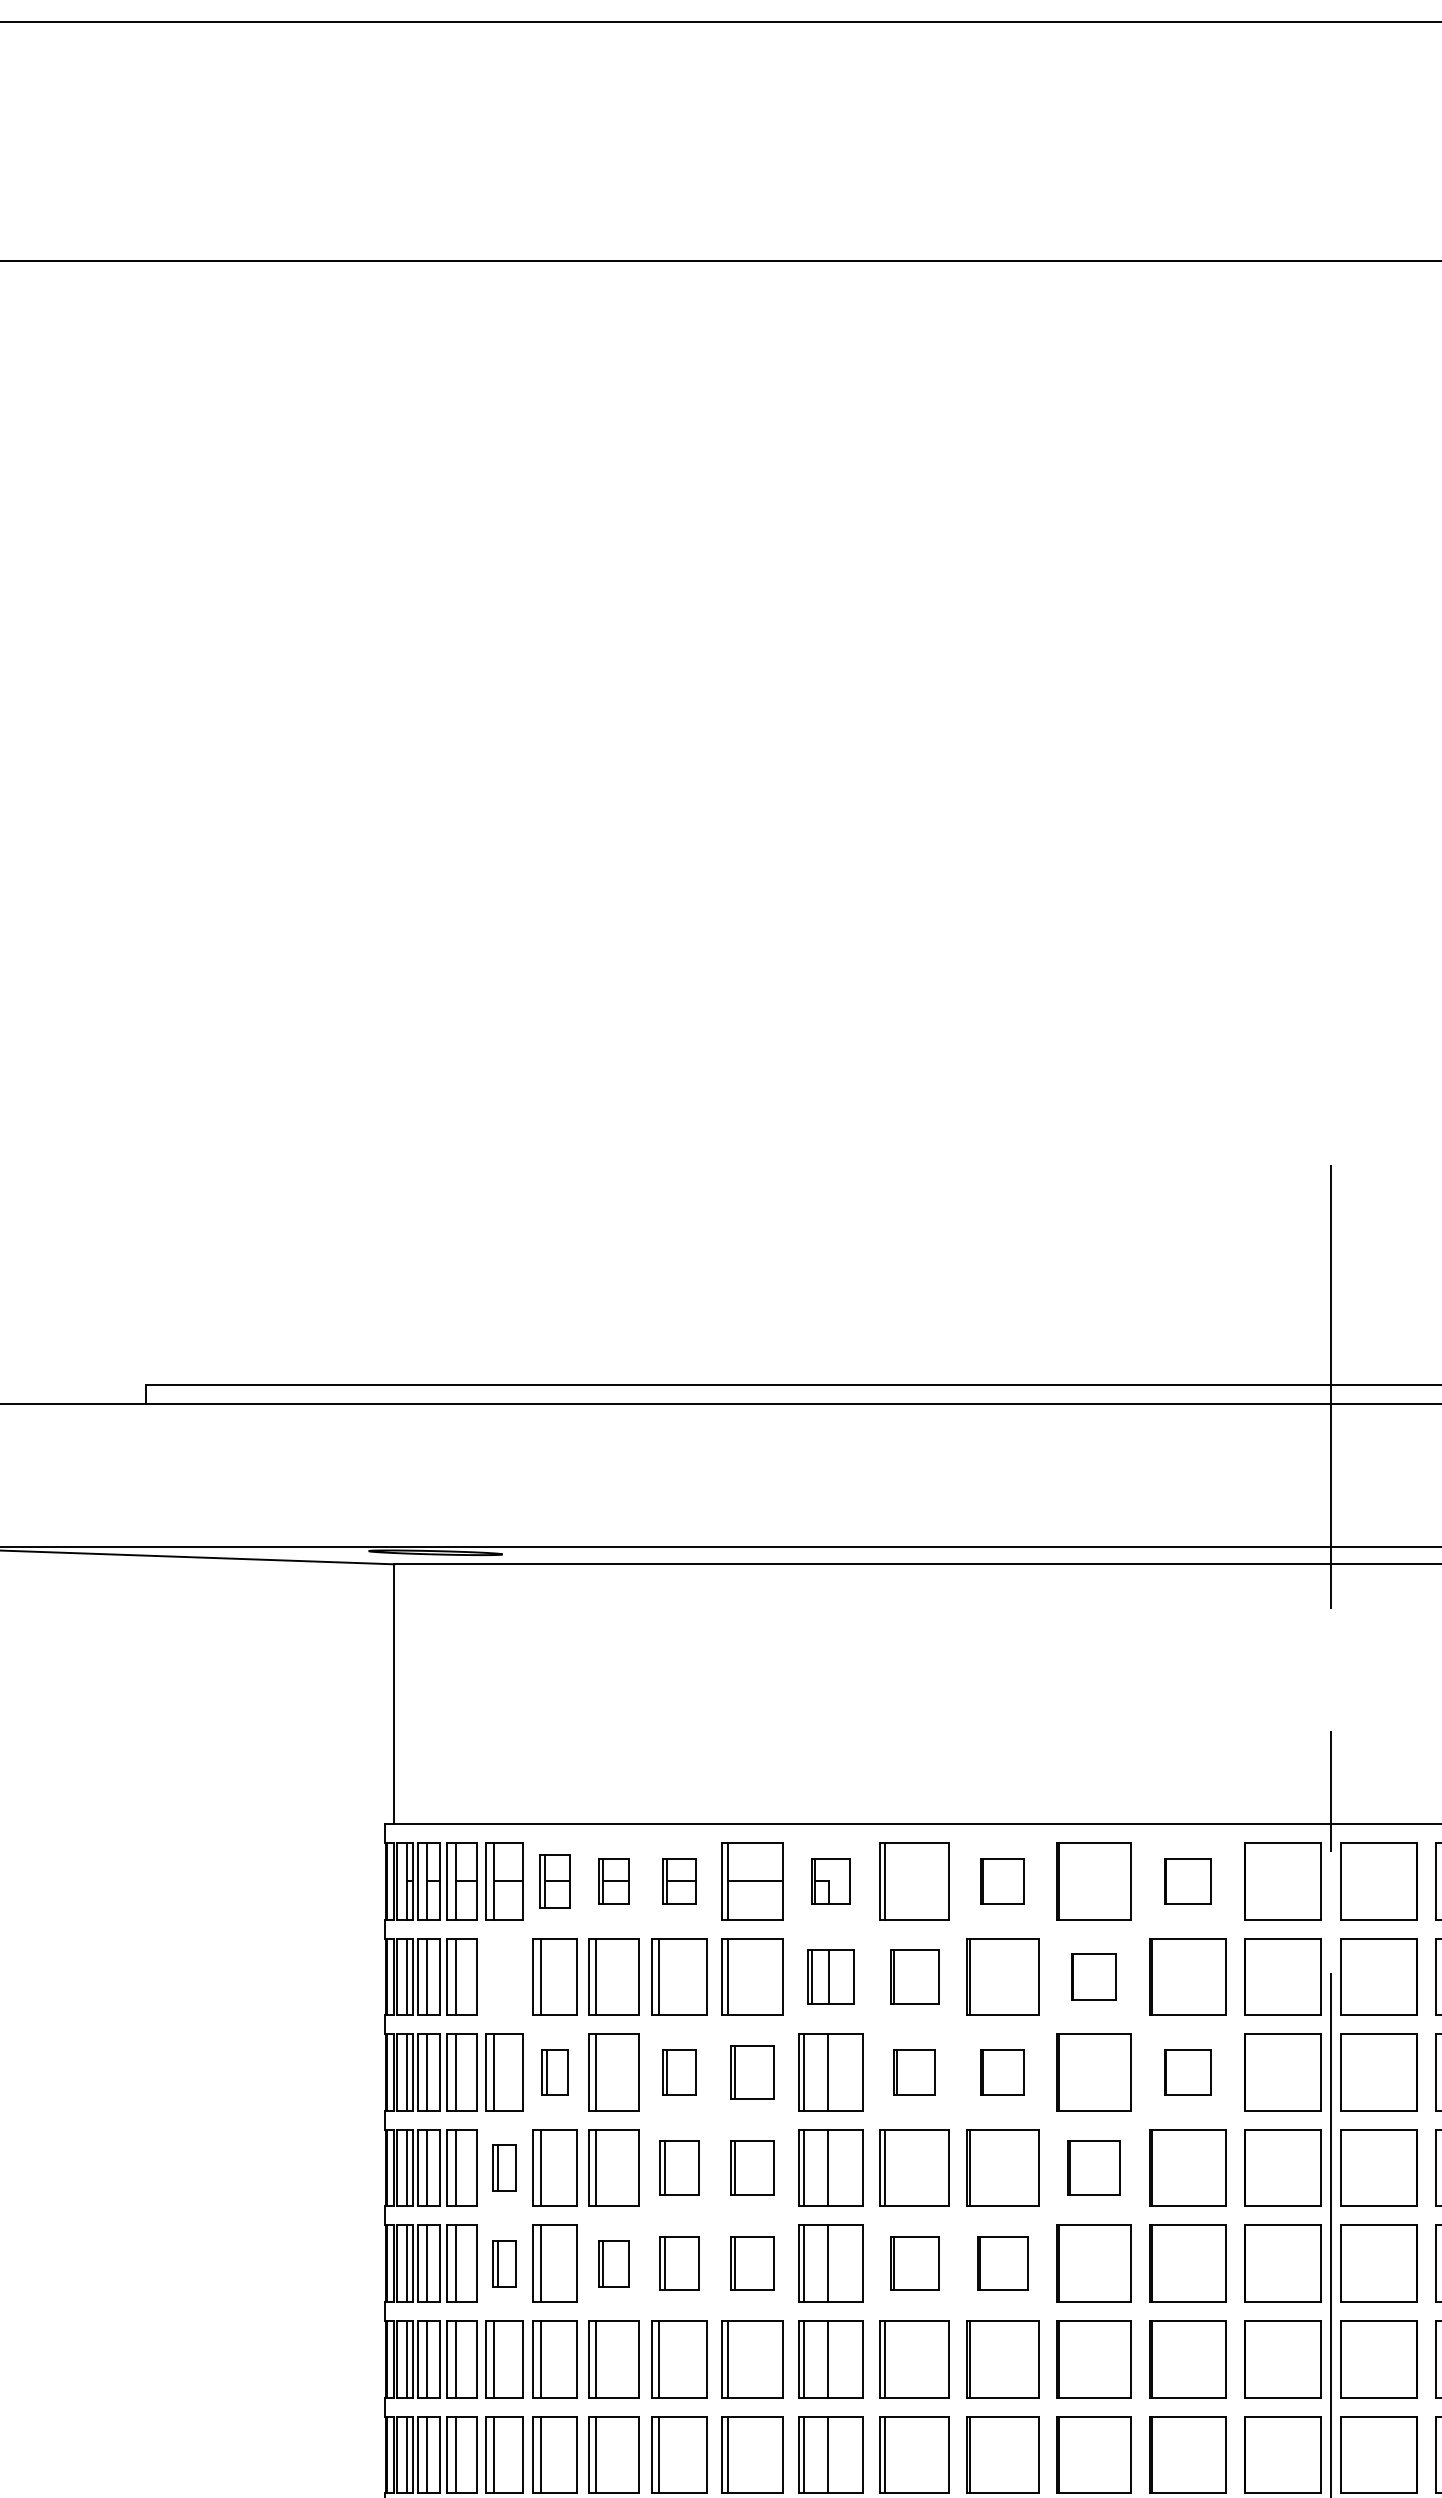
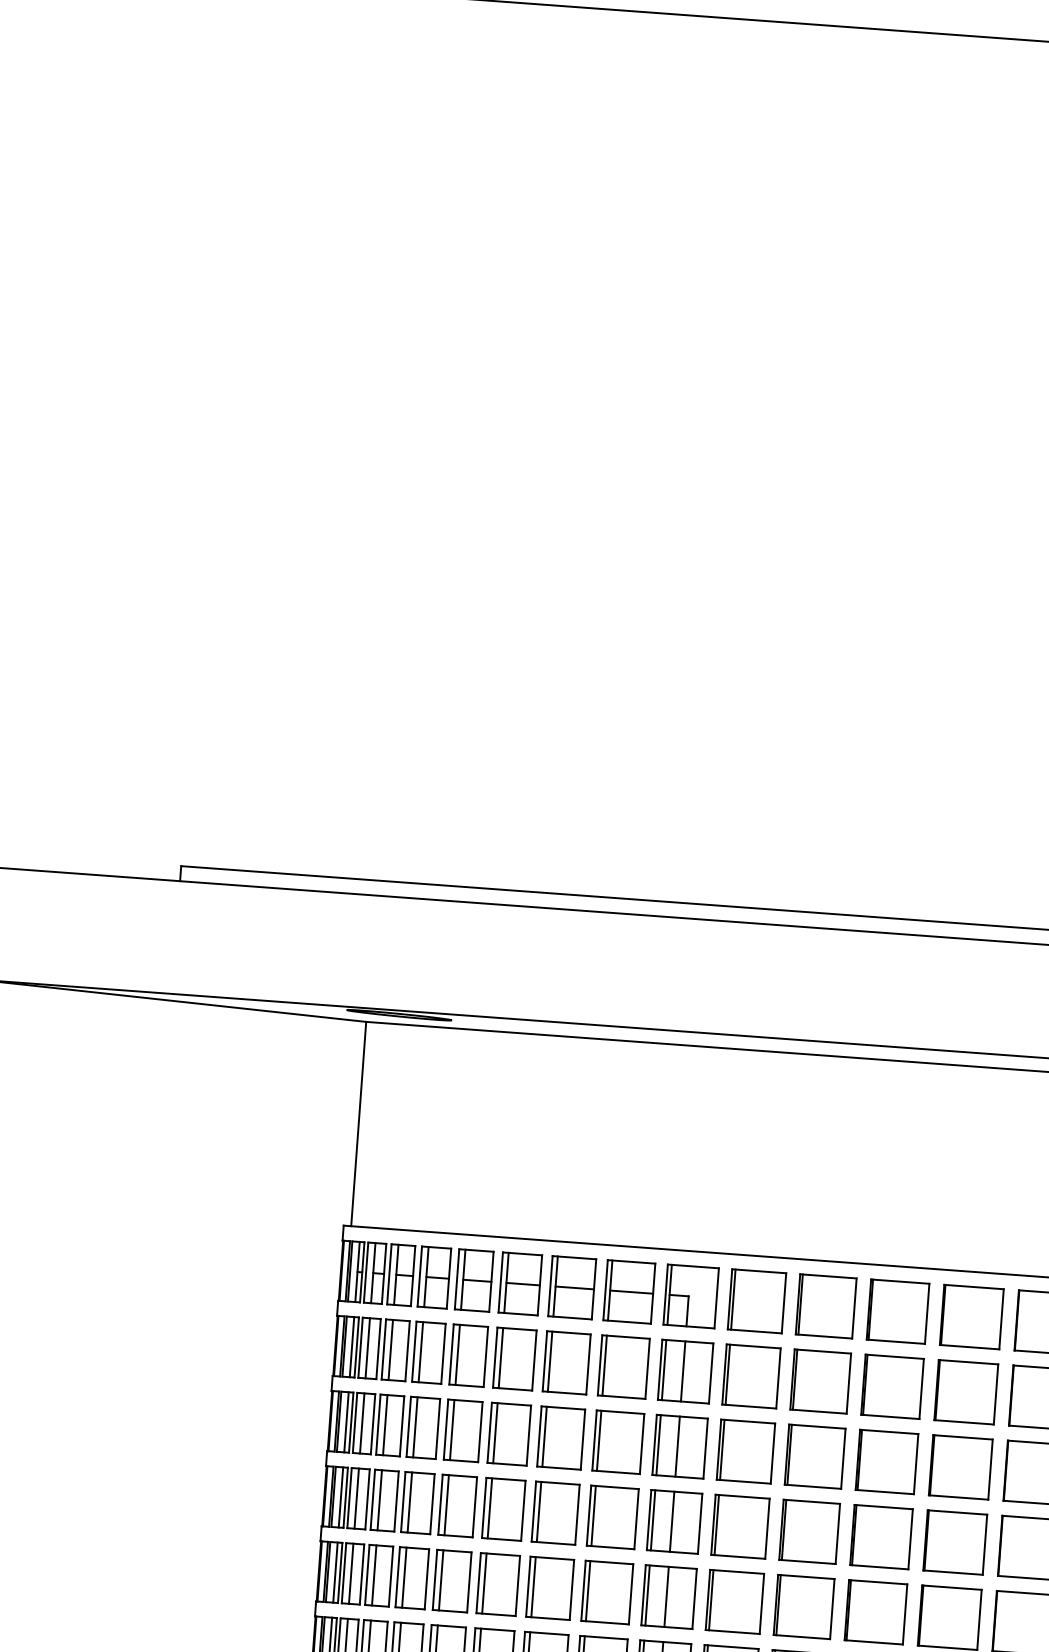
part: (554, 1881) -> (473, 1280), size x1.43
part: (613, 1881) -> (520, 1283), size x1.67
part: (679, 1881) -> (572, 1287), size x1.67
part: (830, 1881) -> (690, 1296), size x1.67
part: (1002, 1881) -> (826, 1306), size x1.67
part: (1187, 1881) -> (971, 1317), size x1.67
part: (504, 1976) -> (428, 1352), added
part: (830, 1976) -> (685, 1371), size x1.43
part: (914, 1976) -> (751, 1376), size x1.43
part: (1093, 1976) -> (892, 1386), size x1.67
part: (554, 2072) -> (462, 1430), size x1.67
part: (679, 2072) -> (561, 1437), size x1.67
part: (752, 2072) -> (618, 1442), size x1.43
part: (914, 2072) -> (745, 1451), size x1.67
part: (1002, 2072) -> (815, 1456), size x1.67
part: (1187, 2072) -> (960, 1467), size x1.67
part: (504, 2167) -> (417, 1502), size x1.67
part: (679, 2167) -> (555, 1512), size x1.43
part: (752, 2167) -> (612, 1516), size x1.43
part: (1093, 2167) -> (881, 1536), size x1.43
part: (504, 2263) -> (412, 1578), size x1.67
part: (613, 2263) -> (498, 1584), size x1.67
part: (679, 2263) -> (550, 1588), size x1.43
part: (752, 2263) -> (607, 1592), size x1.43
part: (914, 2263) -> (734, 1601), size x1.43
part: (1002, 2263) -> (804, 1606), size x1.43

